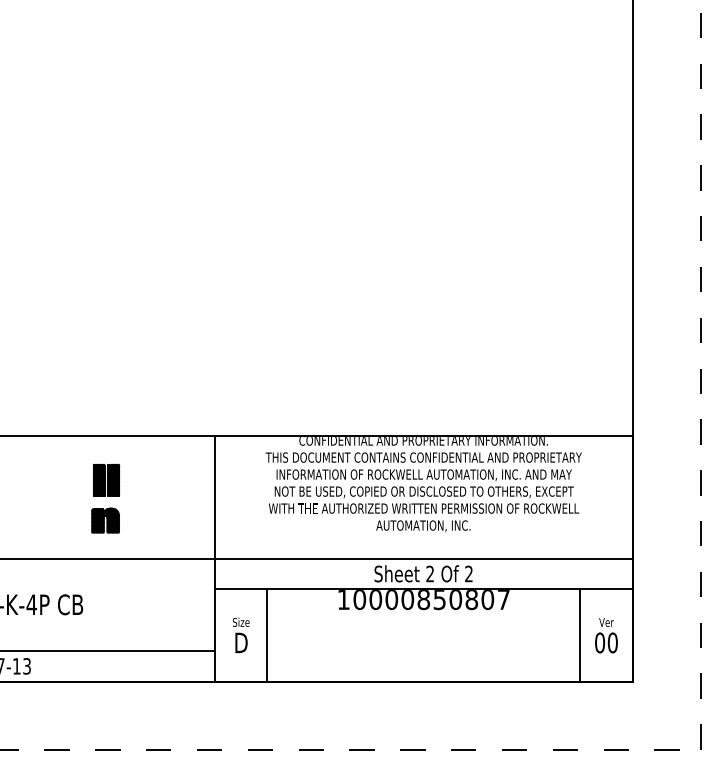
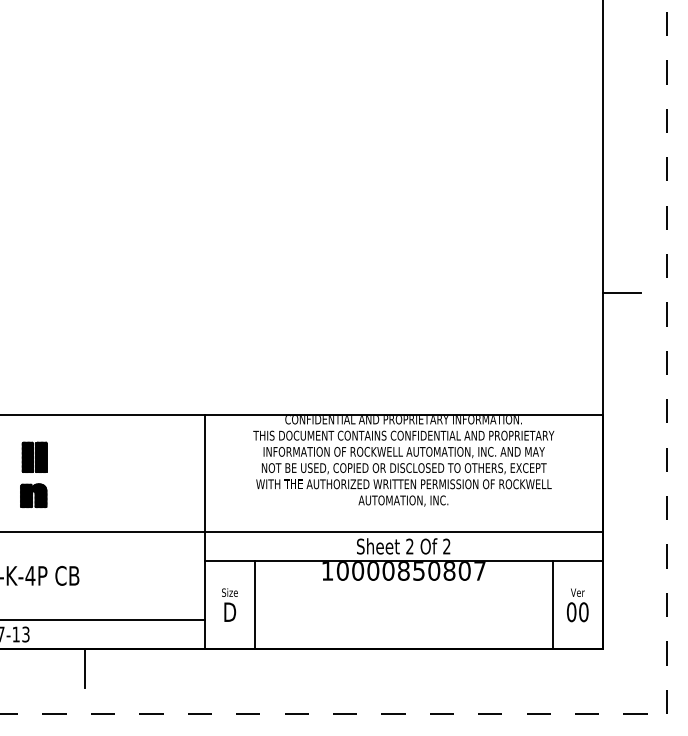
line: (652, 308) -> (621, 293), added
part: (105, 498) -> (33, 474), moved
line: (88, 702) -> (84, 668), added

